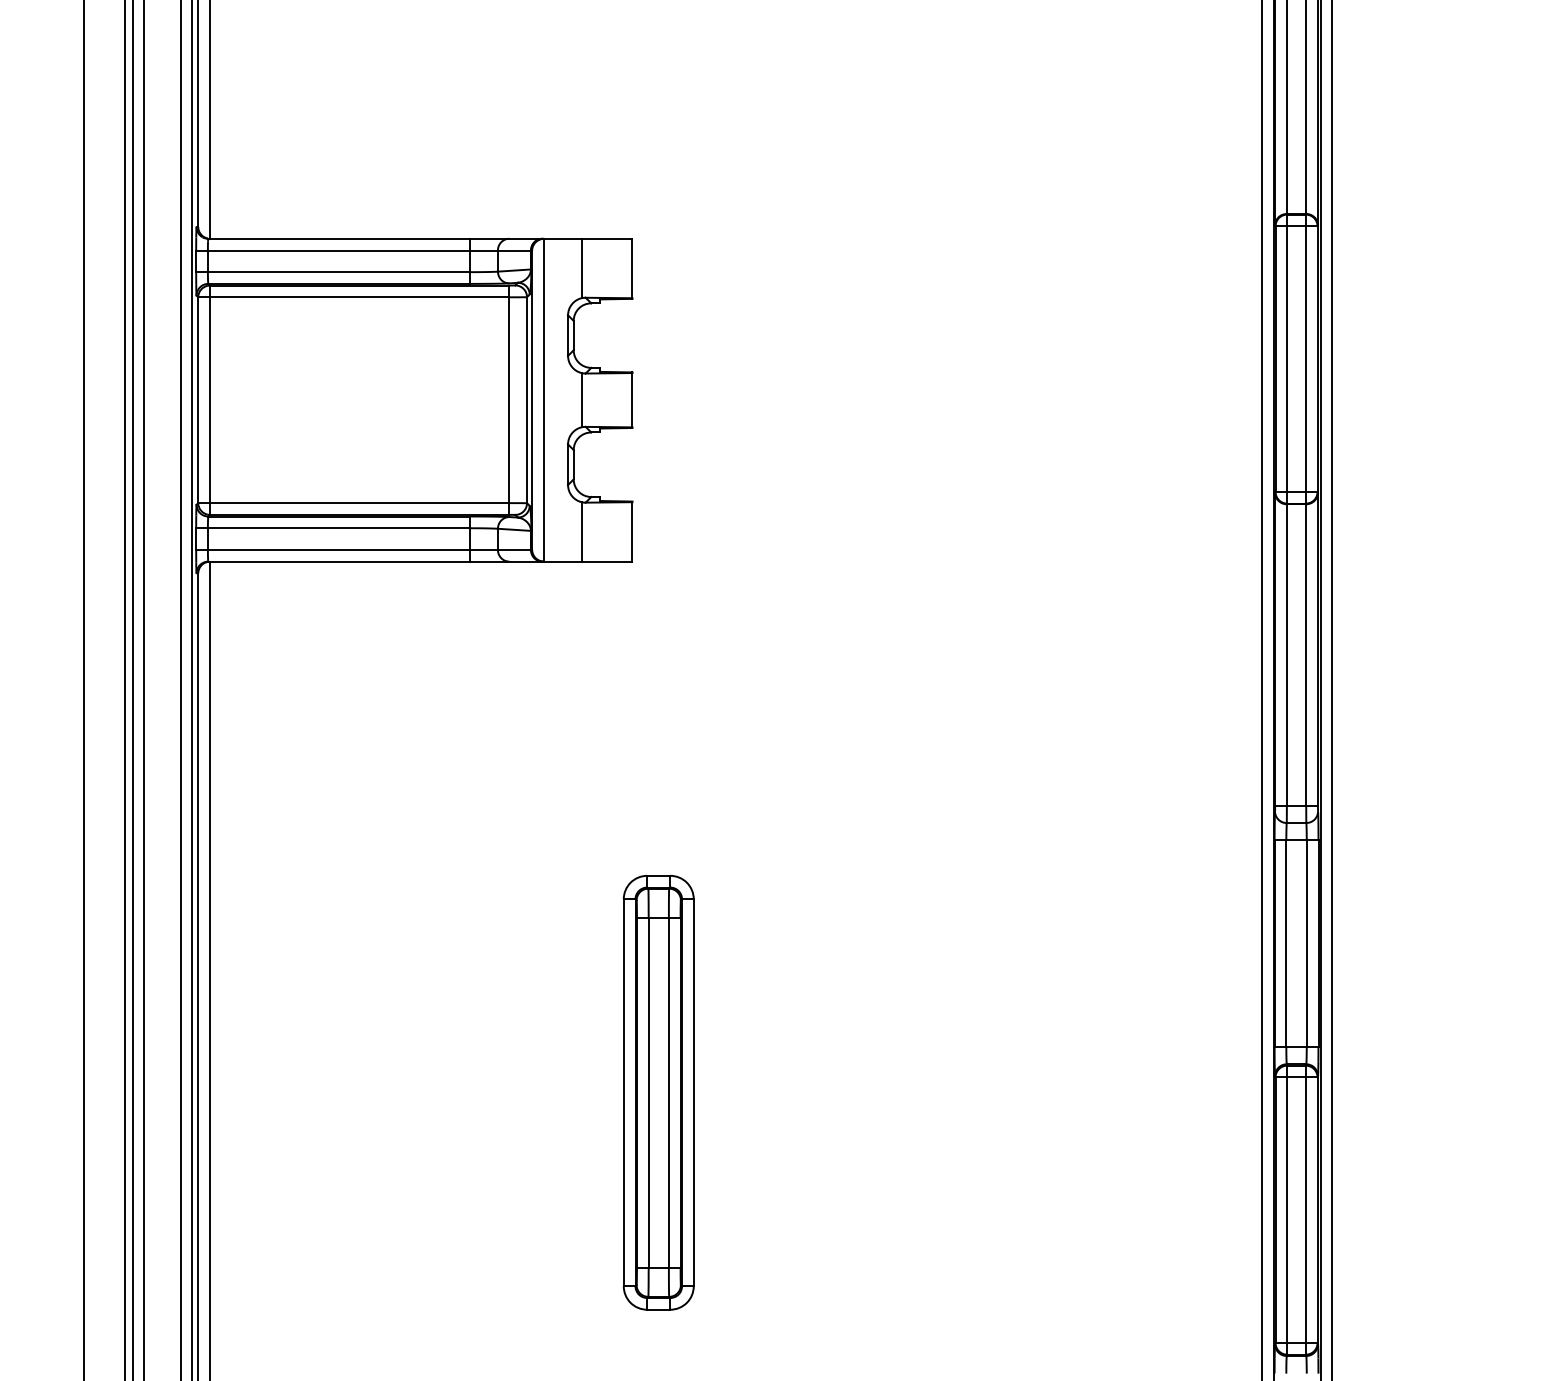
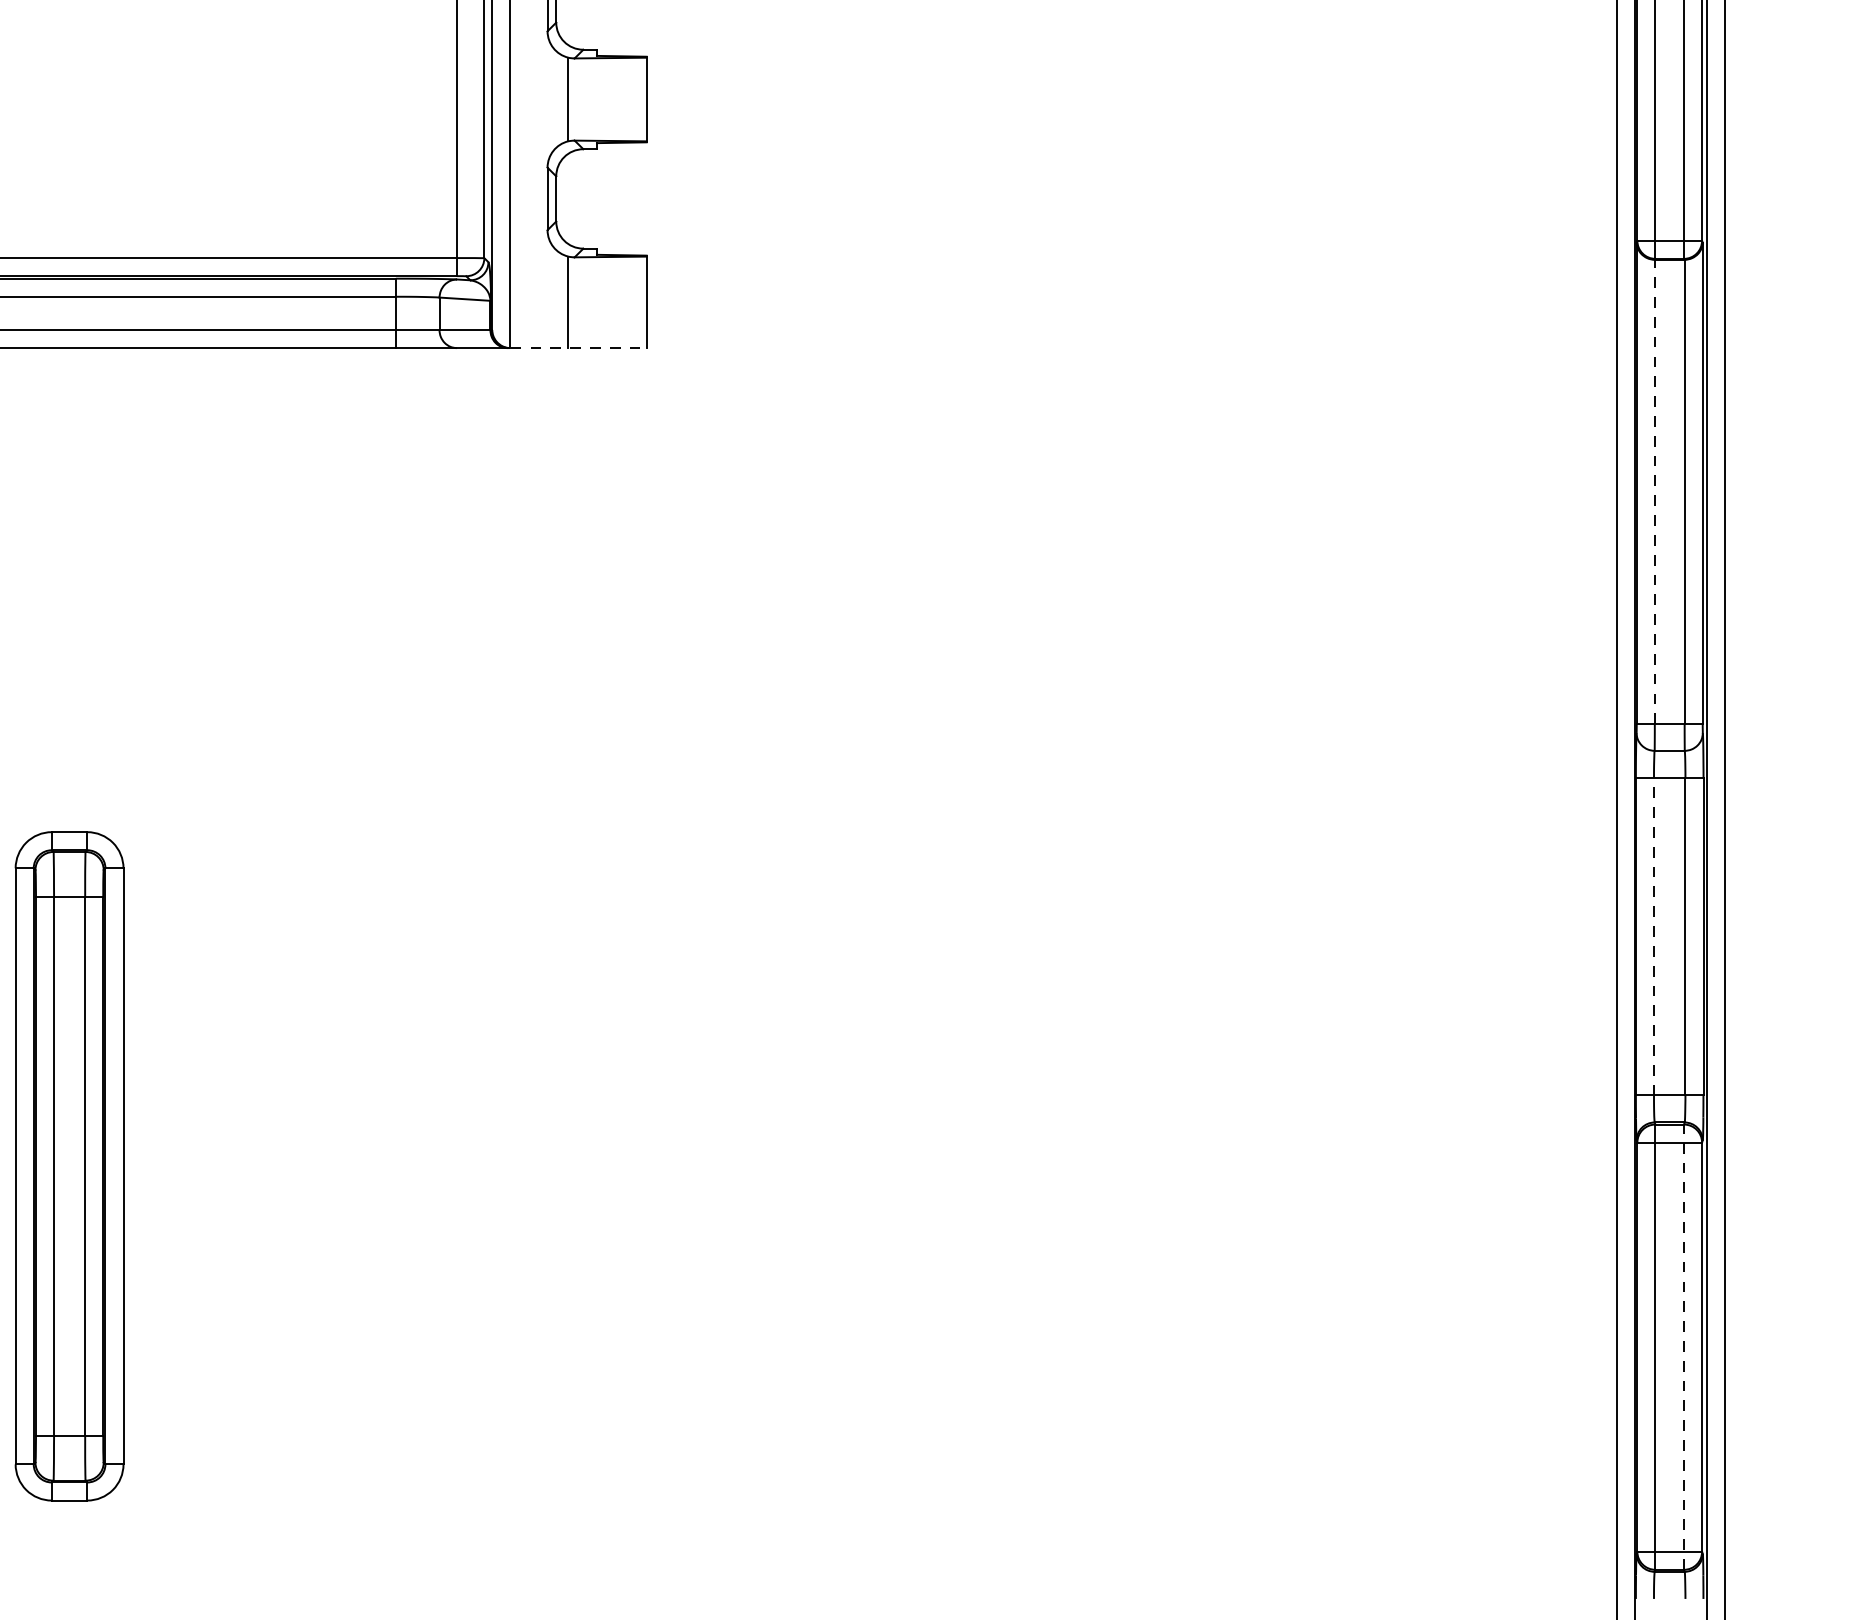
line: (588, 561) -> (579, 347), solid -> dashed
line: (1286, 655) -> (1654, 492), solid -> dashed
line: (1286, 943) -> (1654, 936), solid -> dashed
part: (658, 1092) -> (69, 1165), moved
line: (1305, 1210) -> (1683, 1347), solid -> dashed

